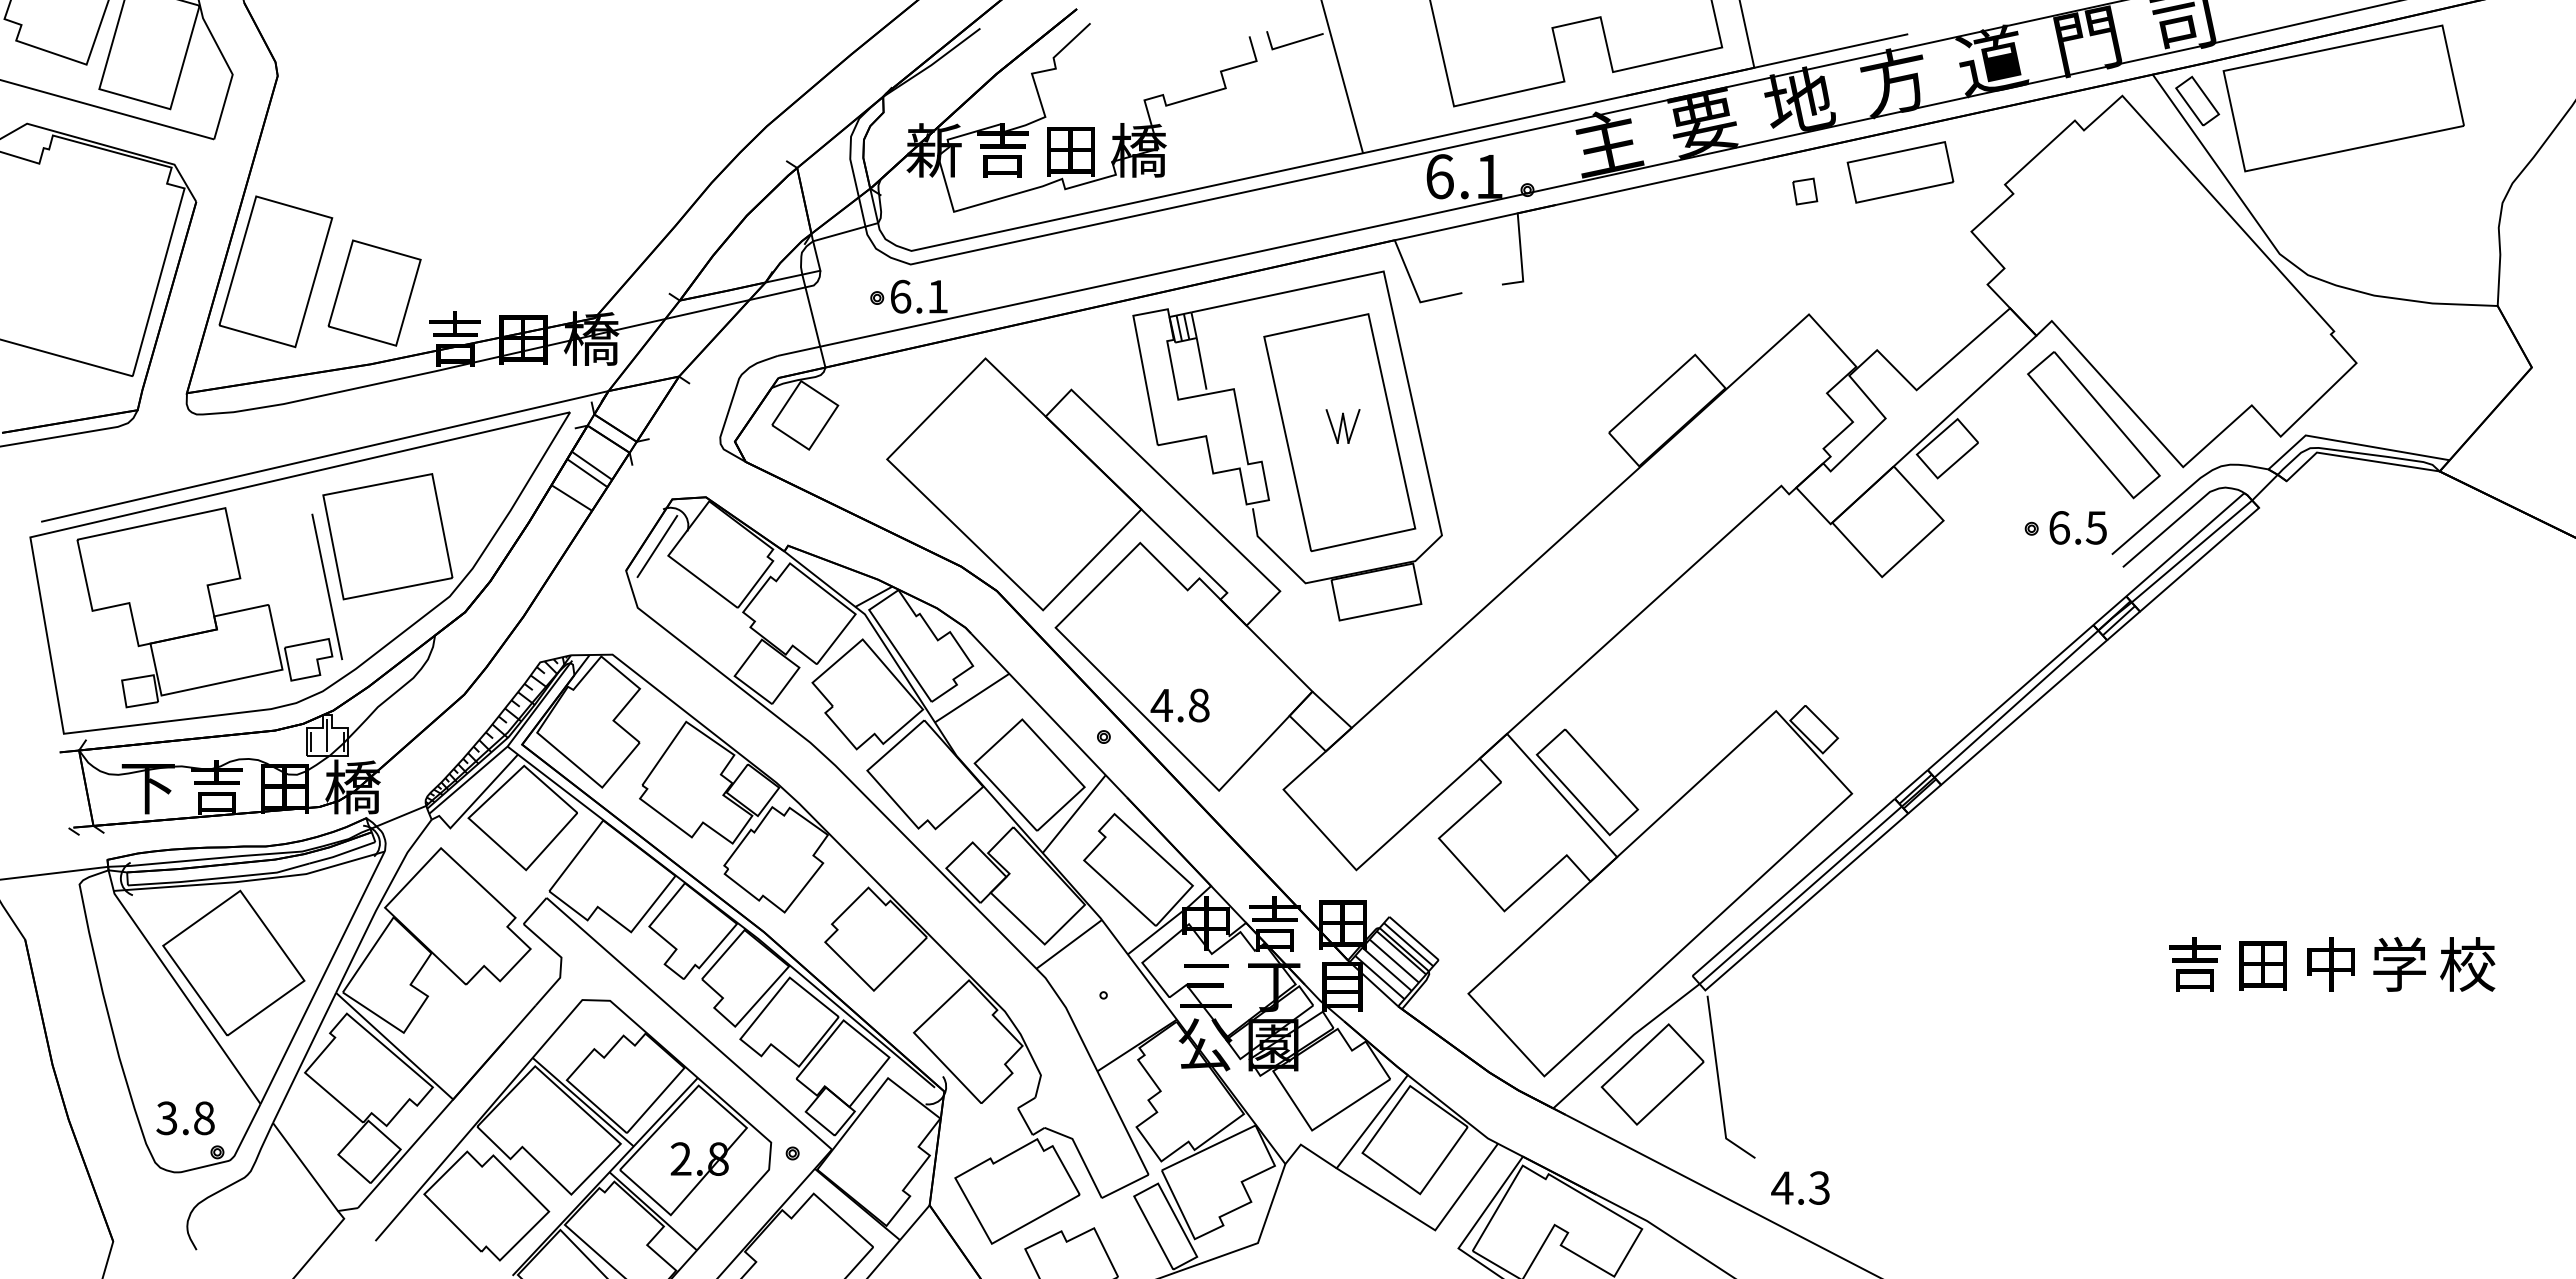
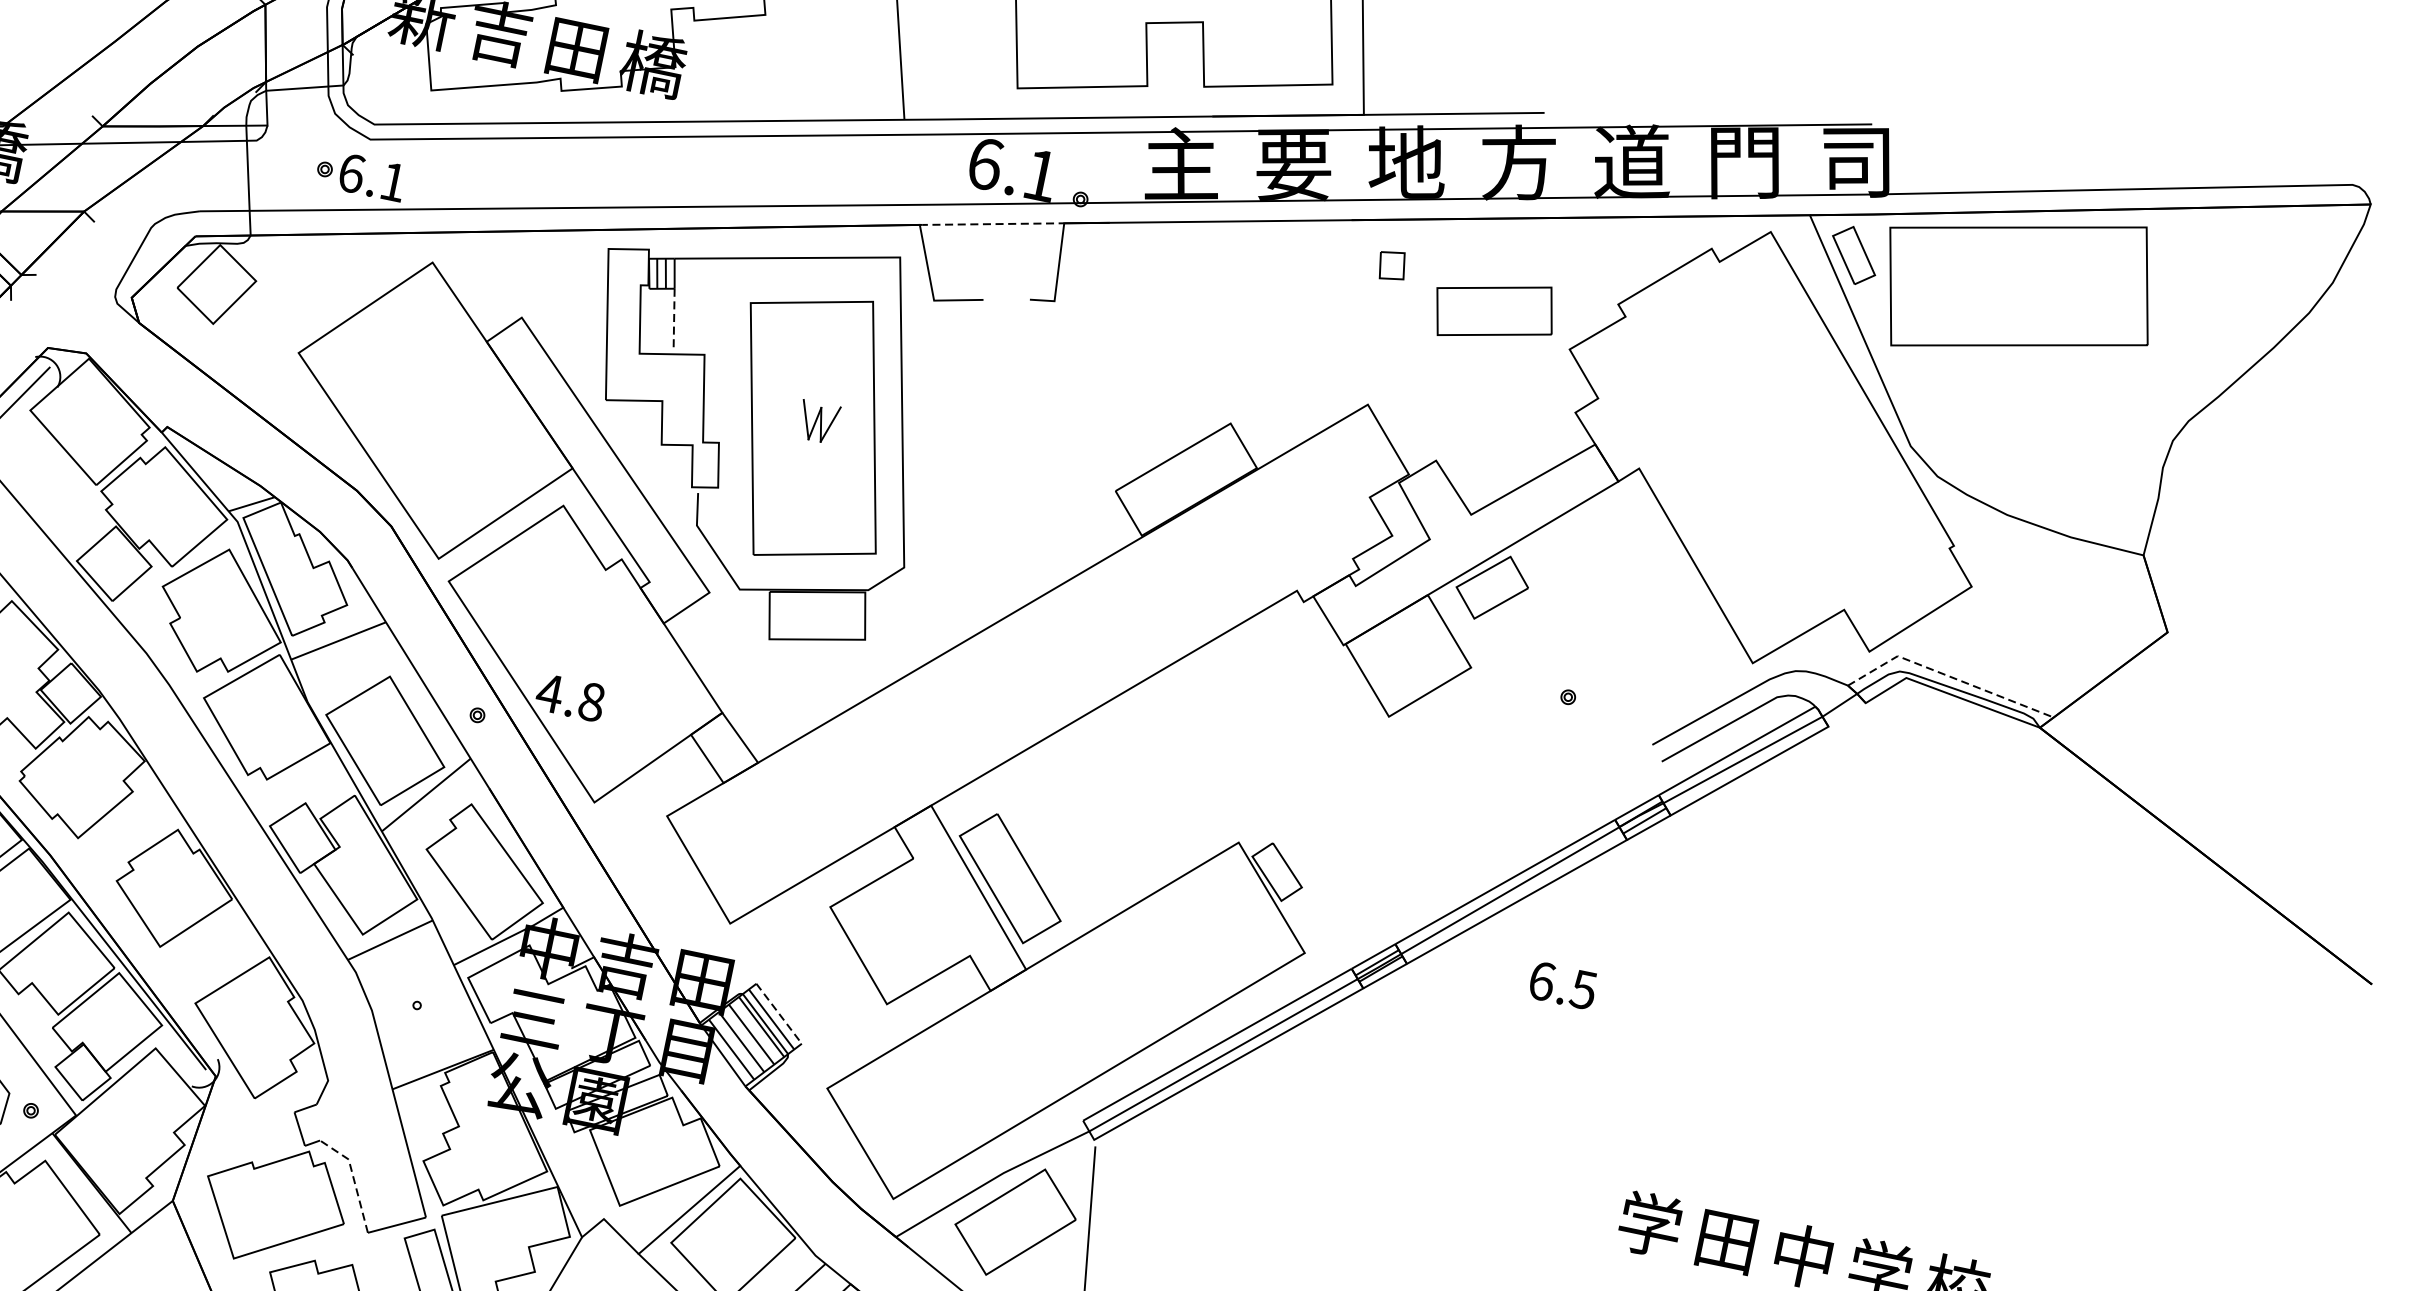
part: (1900, 172) -> (1494, 311), moved
line: (1454, 227) -> (989, 224), solid -> dashed
line: (1201, 364) -> (673, 319), solid -> dashed
part: (2093, 425) -> (1661, 595), removed
line: (2352, 443) -> (1948, 676), solid -> dashed
text: (2077, 527) -> (1562, 985), moved
line: (1414, 938) -> (779, 1013), solid -> dashed
text: (2194, 964) -> (1649, 1224), 吉 -> 学
line: (1080, 1154) -> (354, 1178), solid -> dashed

